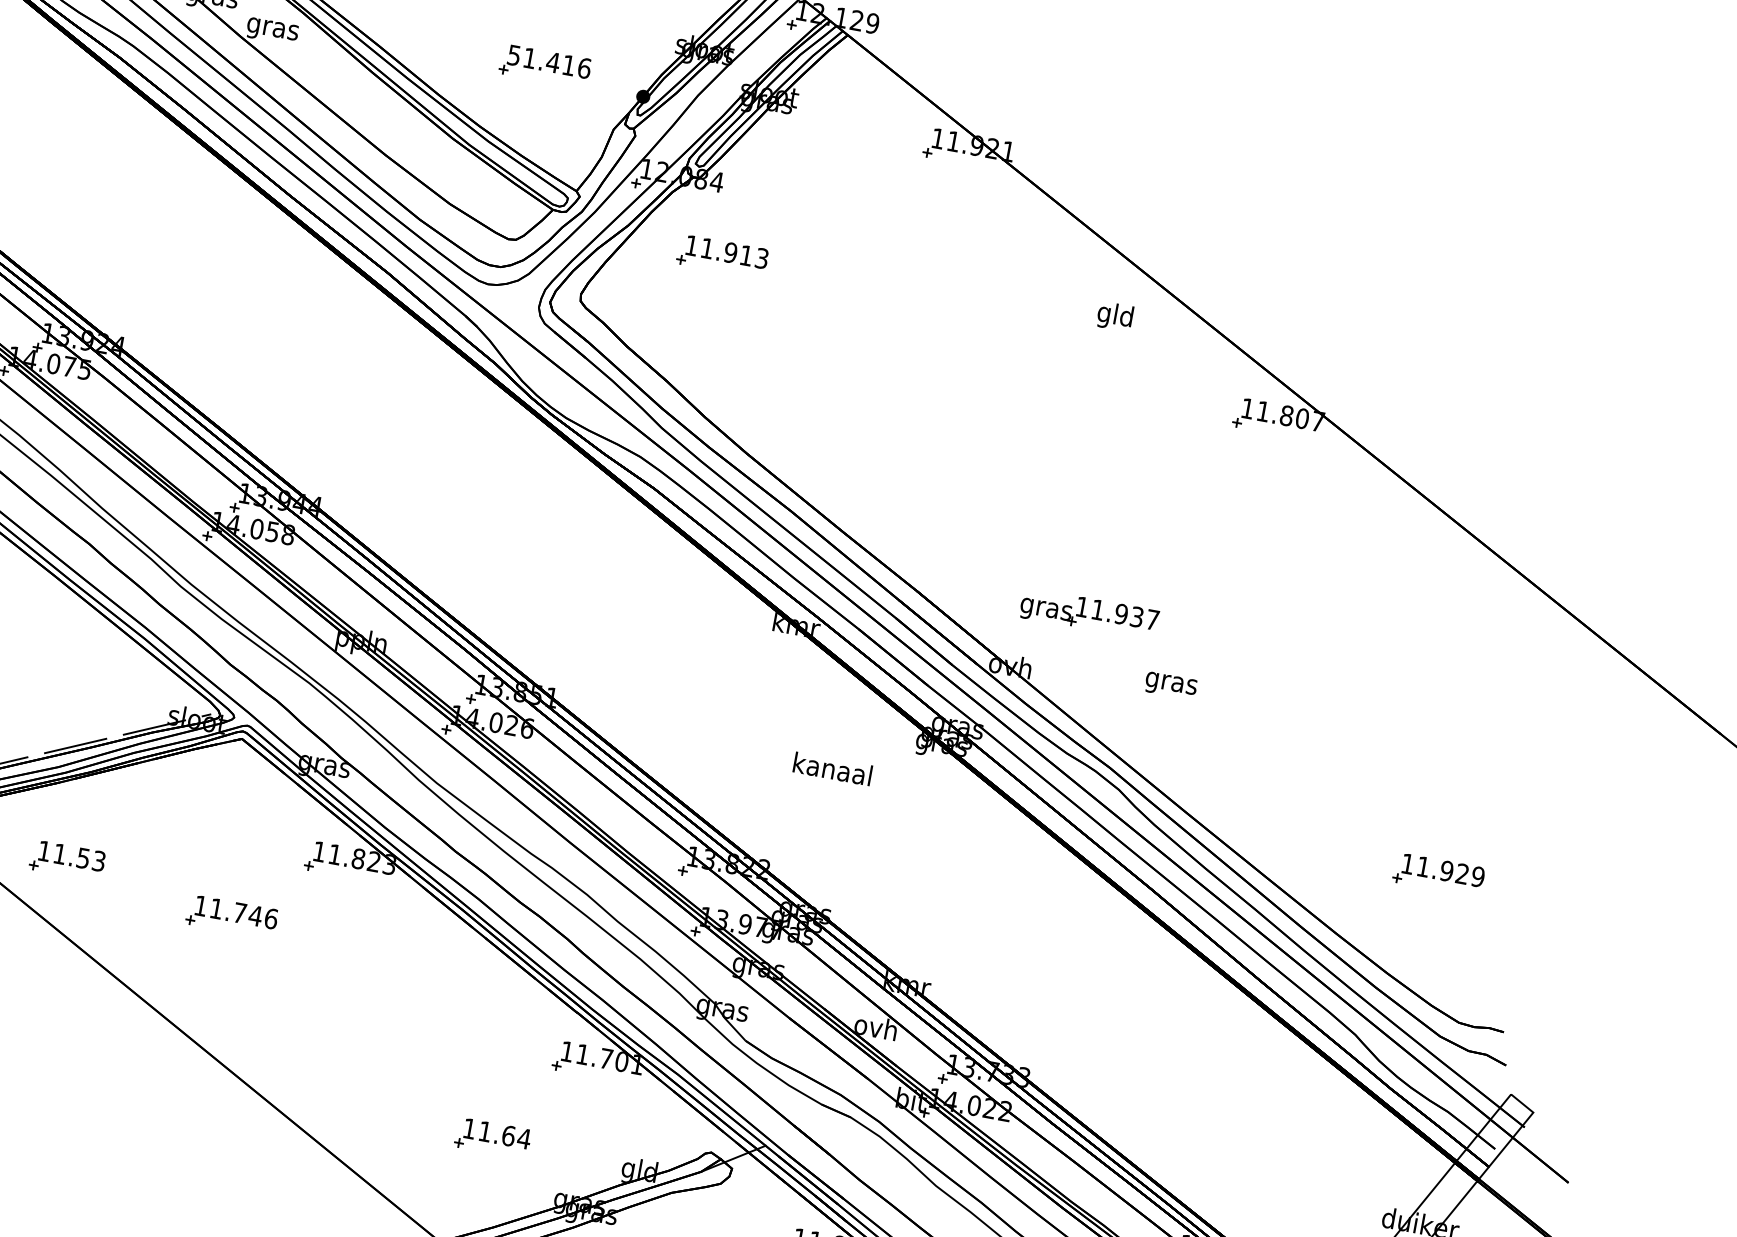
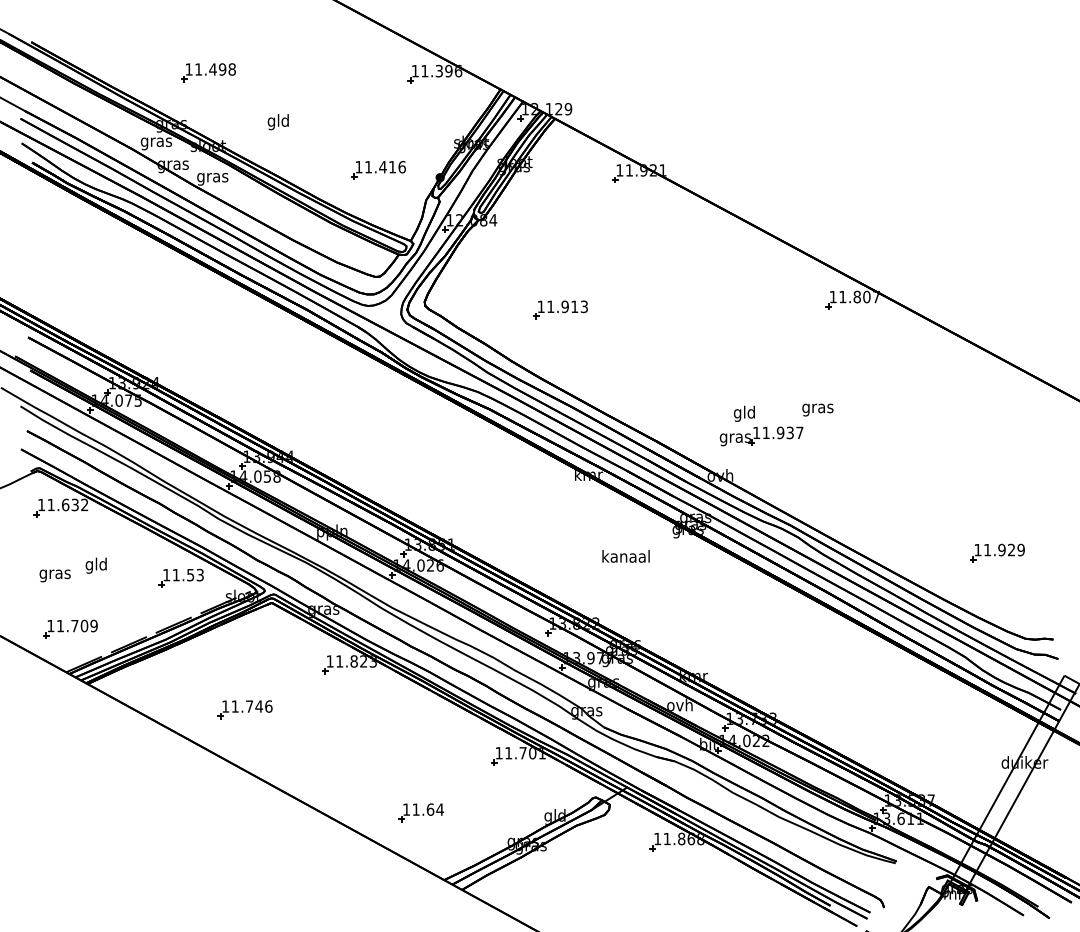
text: (513, 55) -> (358, 167), 51.416 -> 11.416
part: (722, 255) -> (560, 309), moved
text: (1113, 315) -> (743, 413), moved
text: (1170, 684) -> (817, 409), moved
part: (66, 859) -> (180, 577), moved
part: (230, 916) -> (244, 709), moved
part: (491, 1137) -> (420, 812), moved

